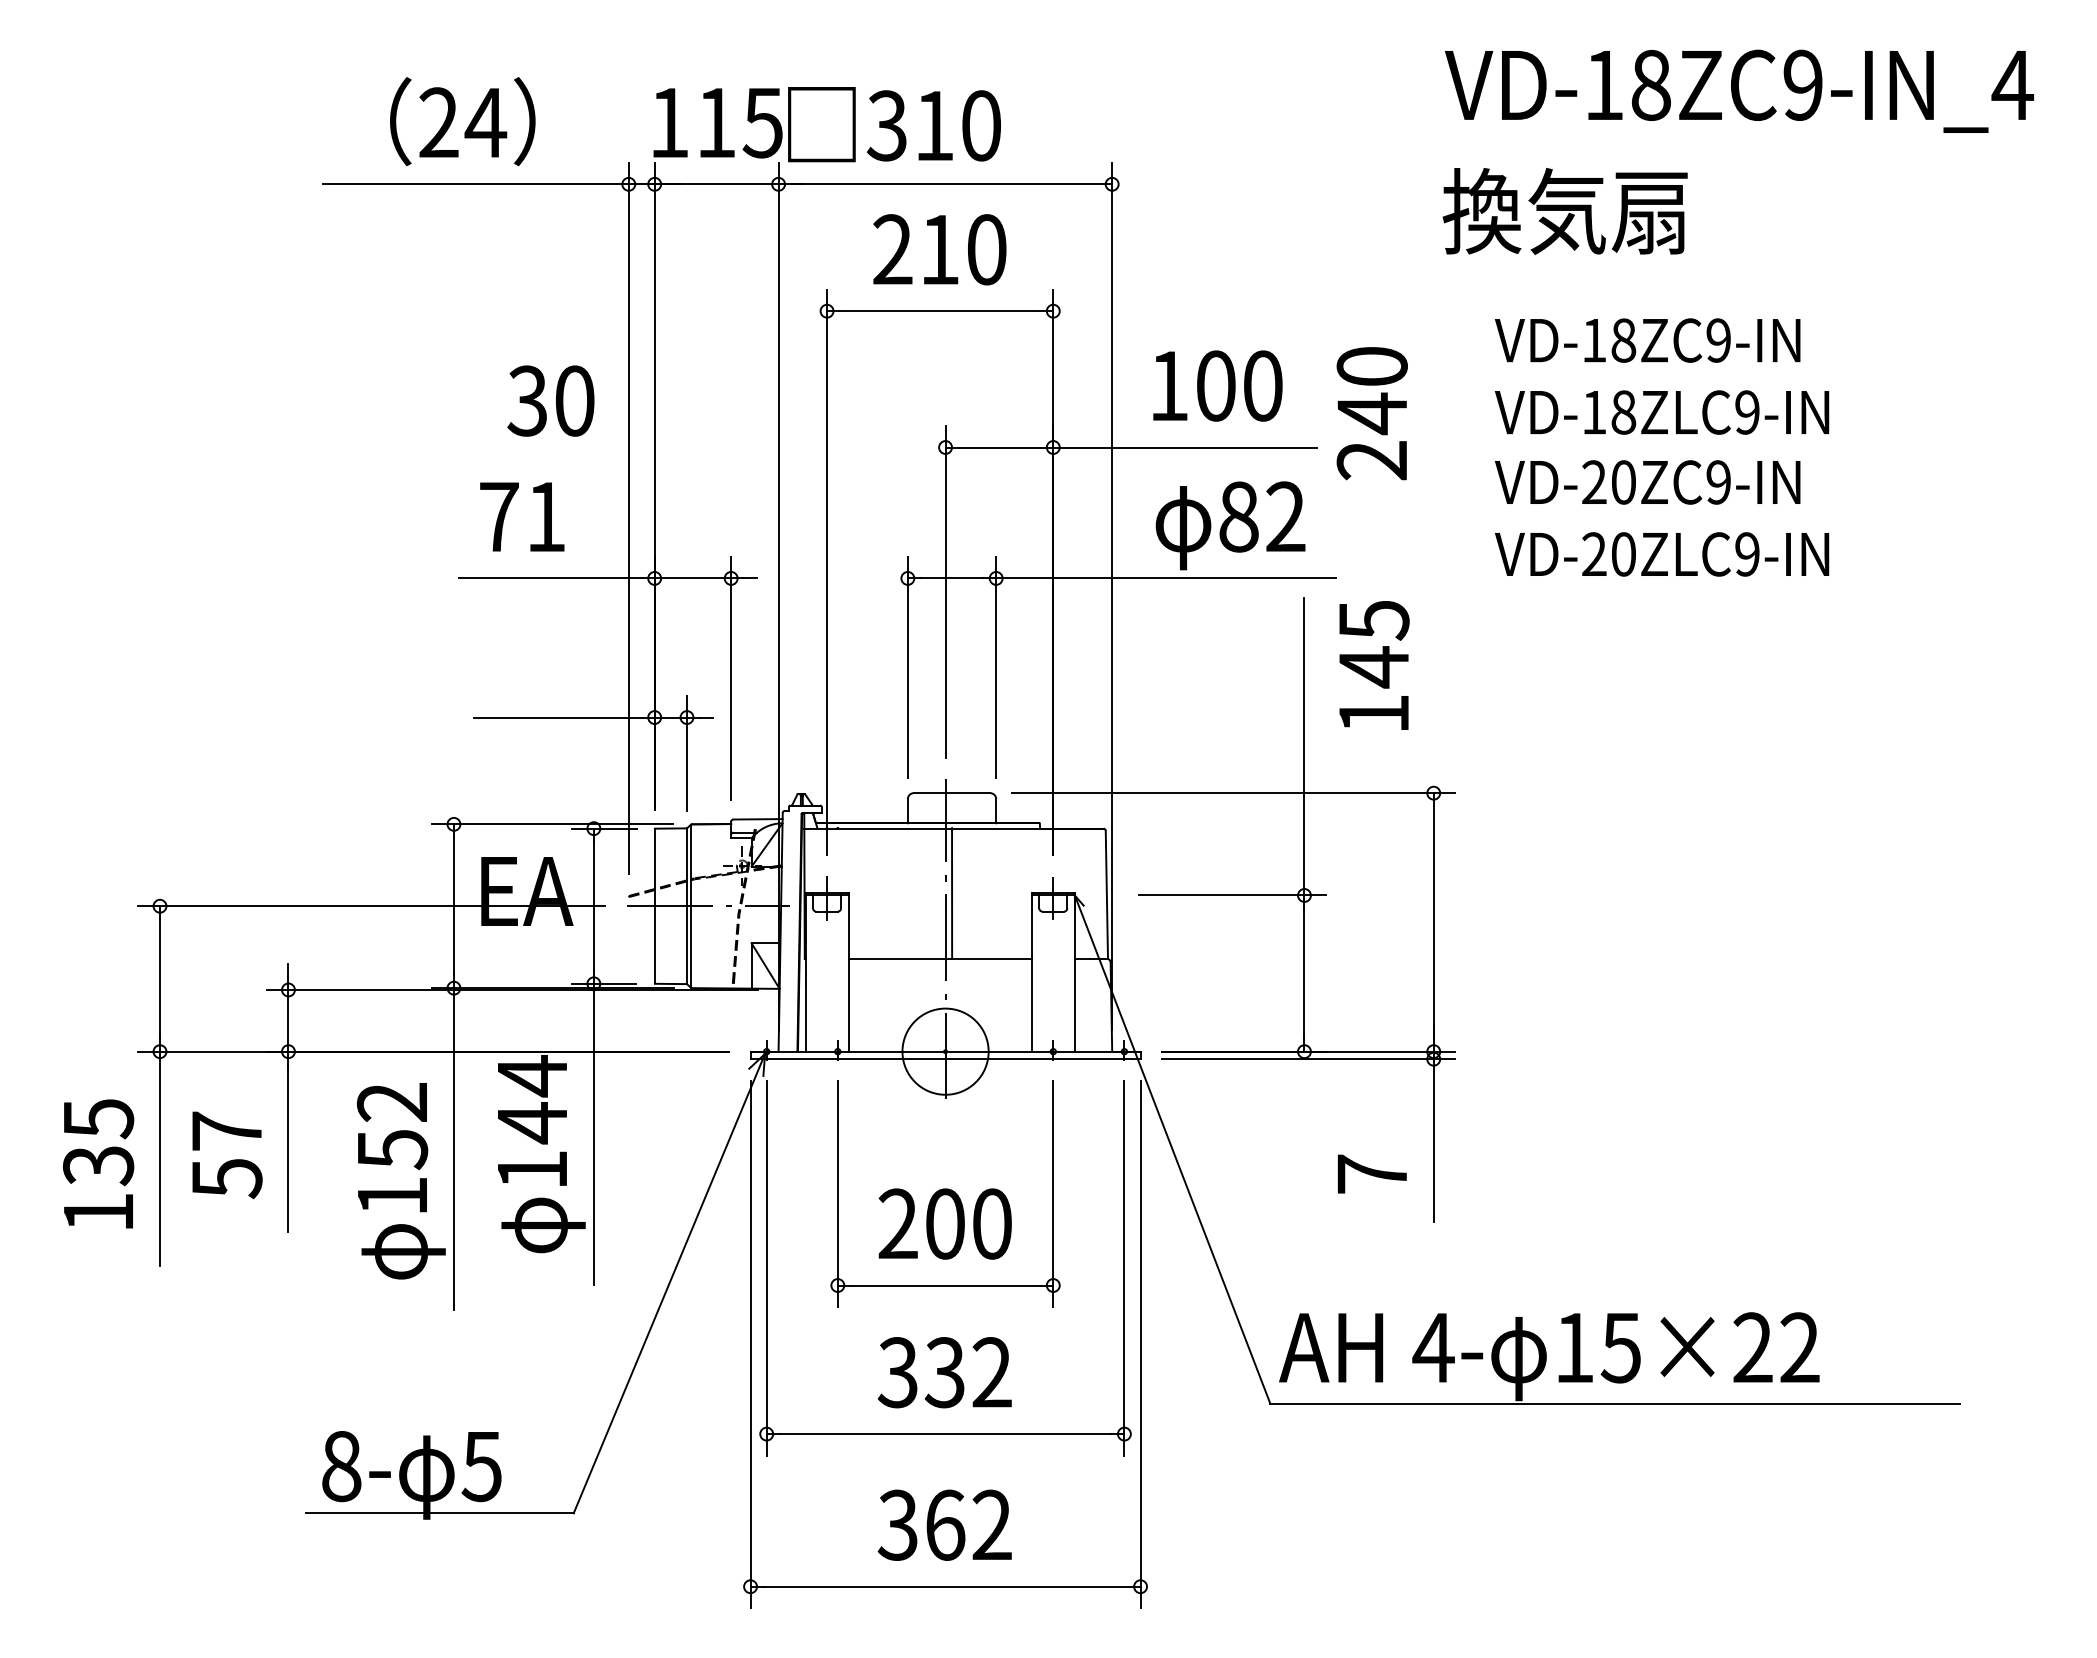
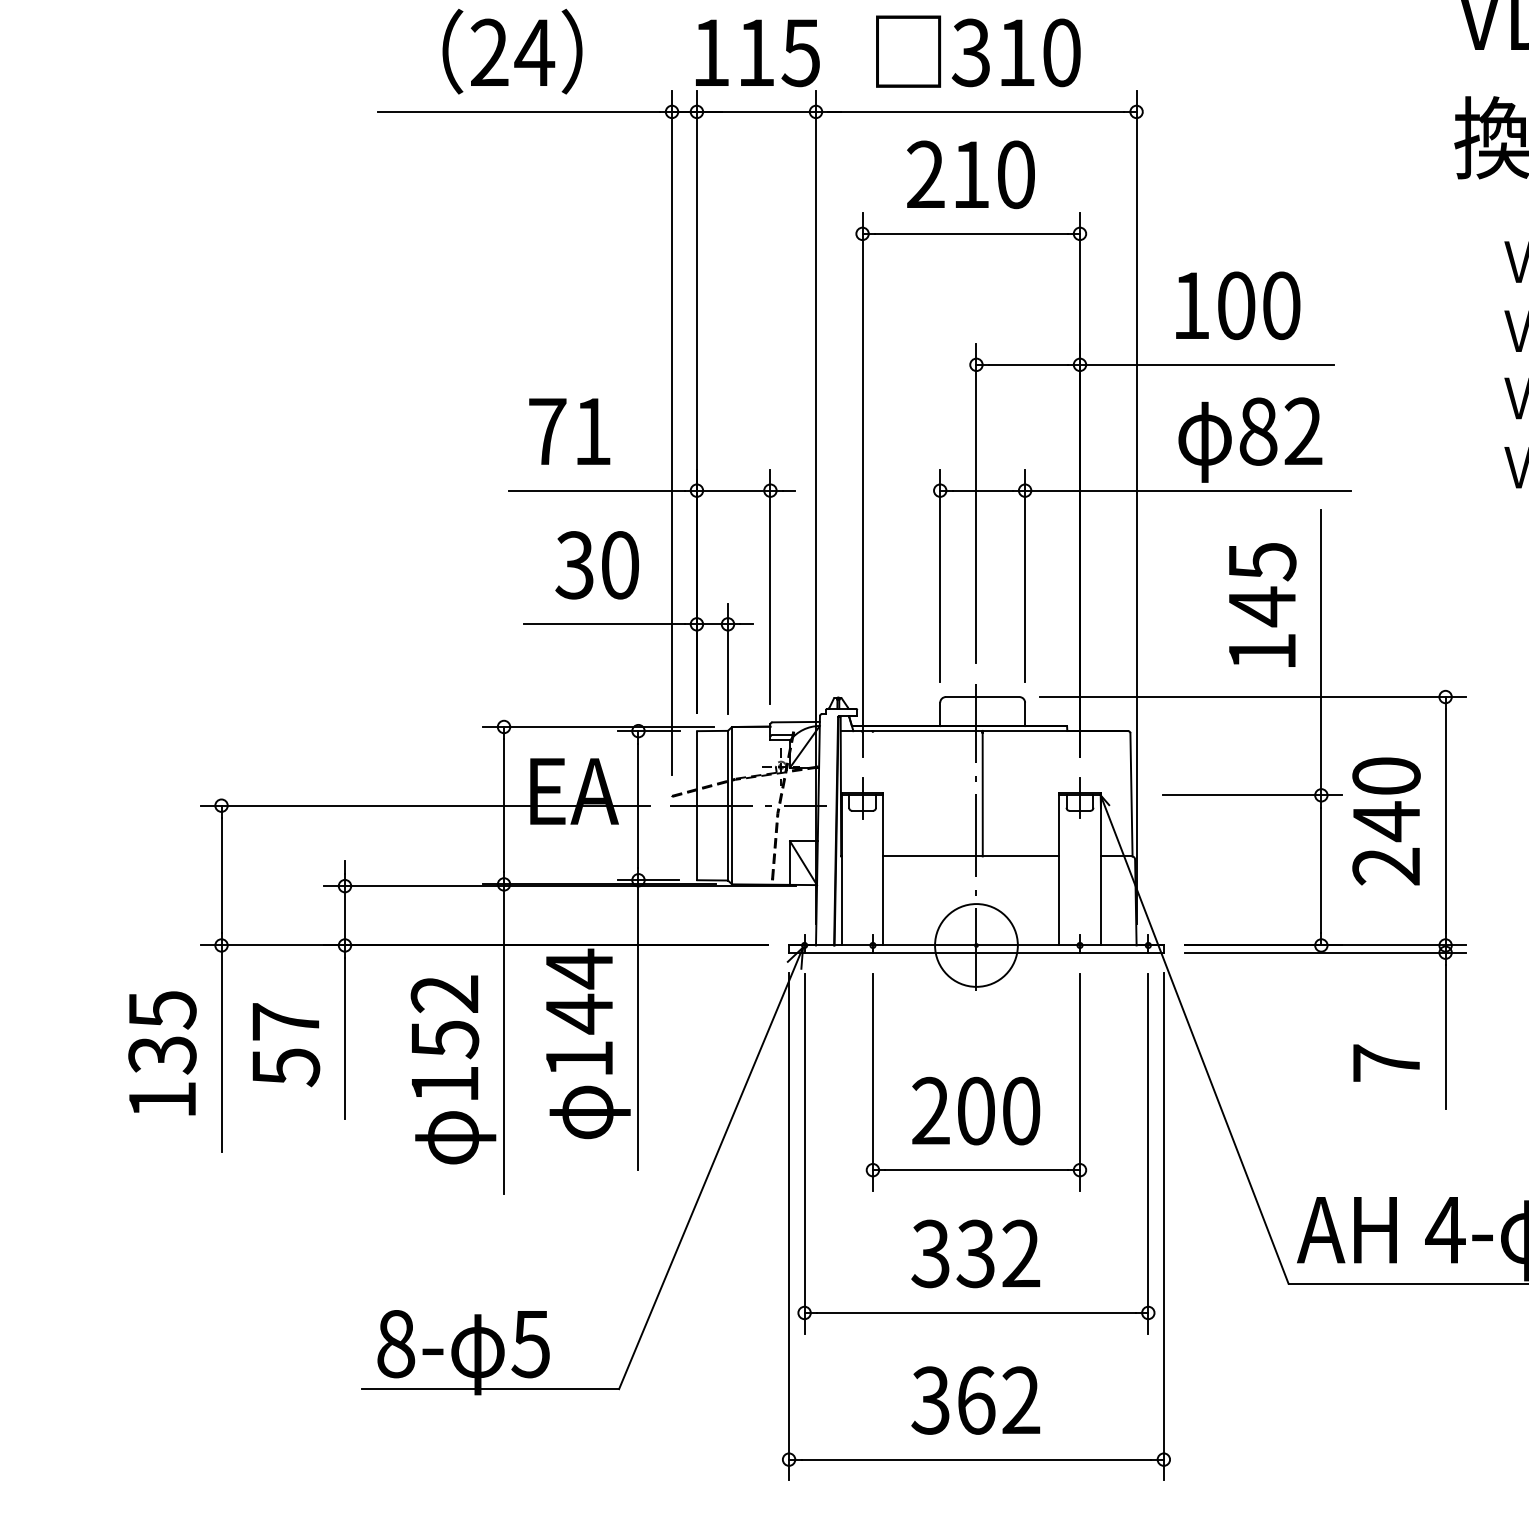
text: (894, 124) -> (978, 51), moved
text: (550, 400) -> (596, 564), moved
text: (1371, 413) -> (1385, 821), moved
text: (1374, 665) -> (1262, 605), moved

